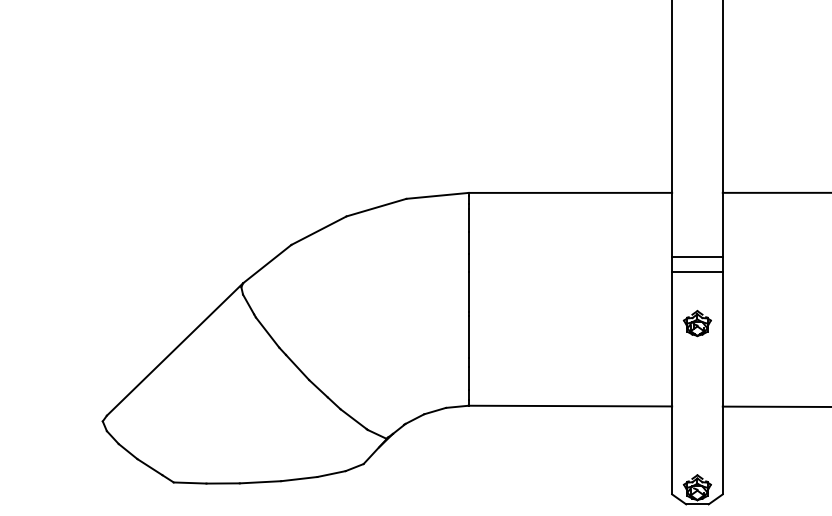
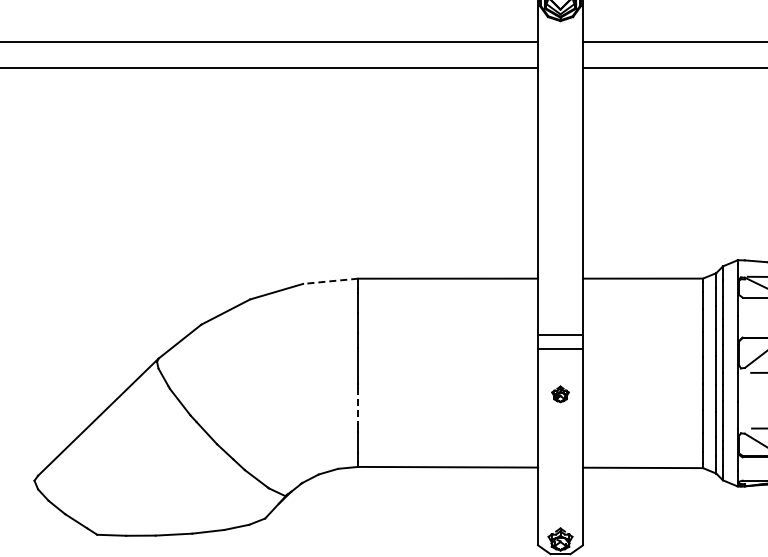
line: (437, 196) -> (330, 281), solid -> dashed
part: (697, 323) -> (560, 394), size x0.7
line: (469, 337) -> (358, 406), solid -> dashed

